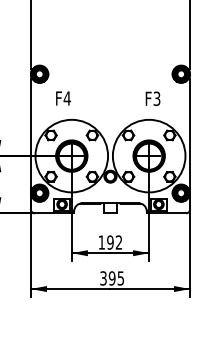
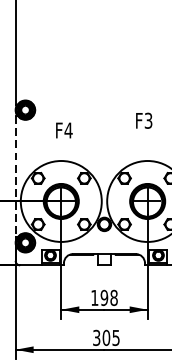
text: (63, 98) -> (64, 130), moved
text: (152, 98) -> (143, 120), moved
line: (30, 134) -> (15, 177), solid -> dashed
text: (118, 242) -> (113, 297), 192 -> 198
text: (111, 278) -> (105, 338), 395 -> 305

